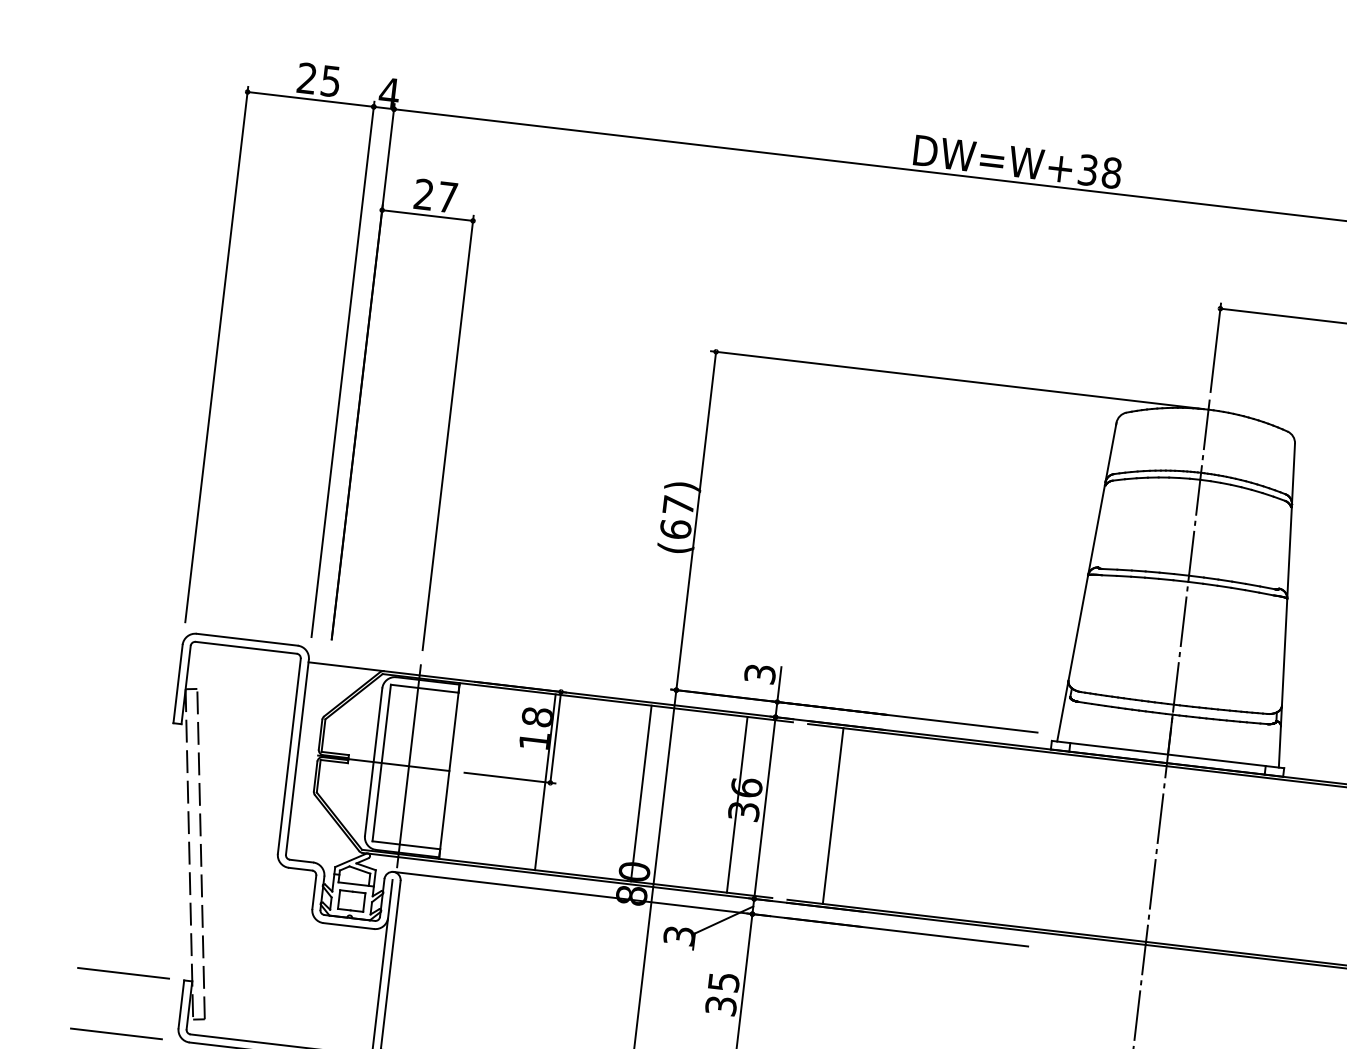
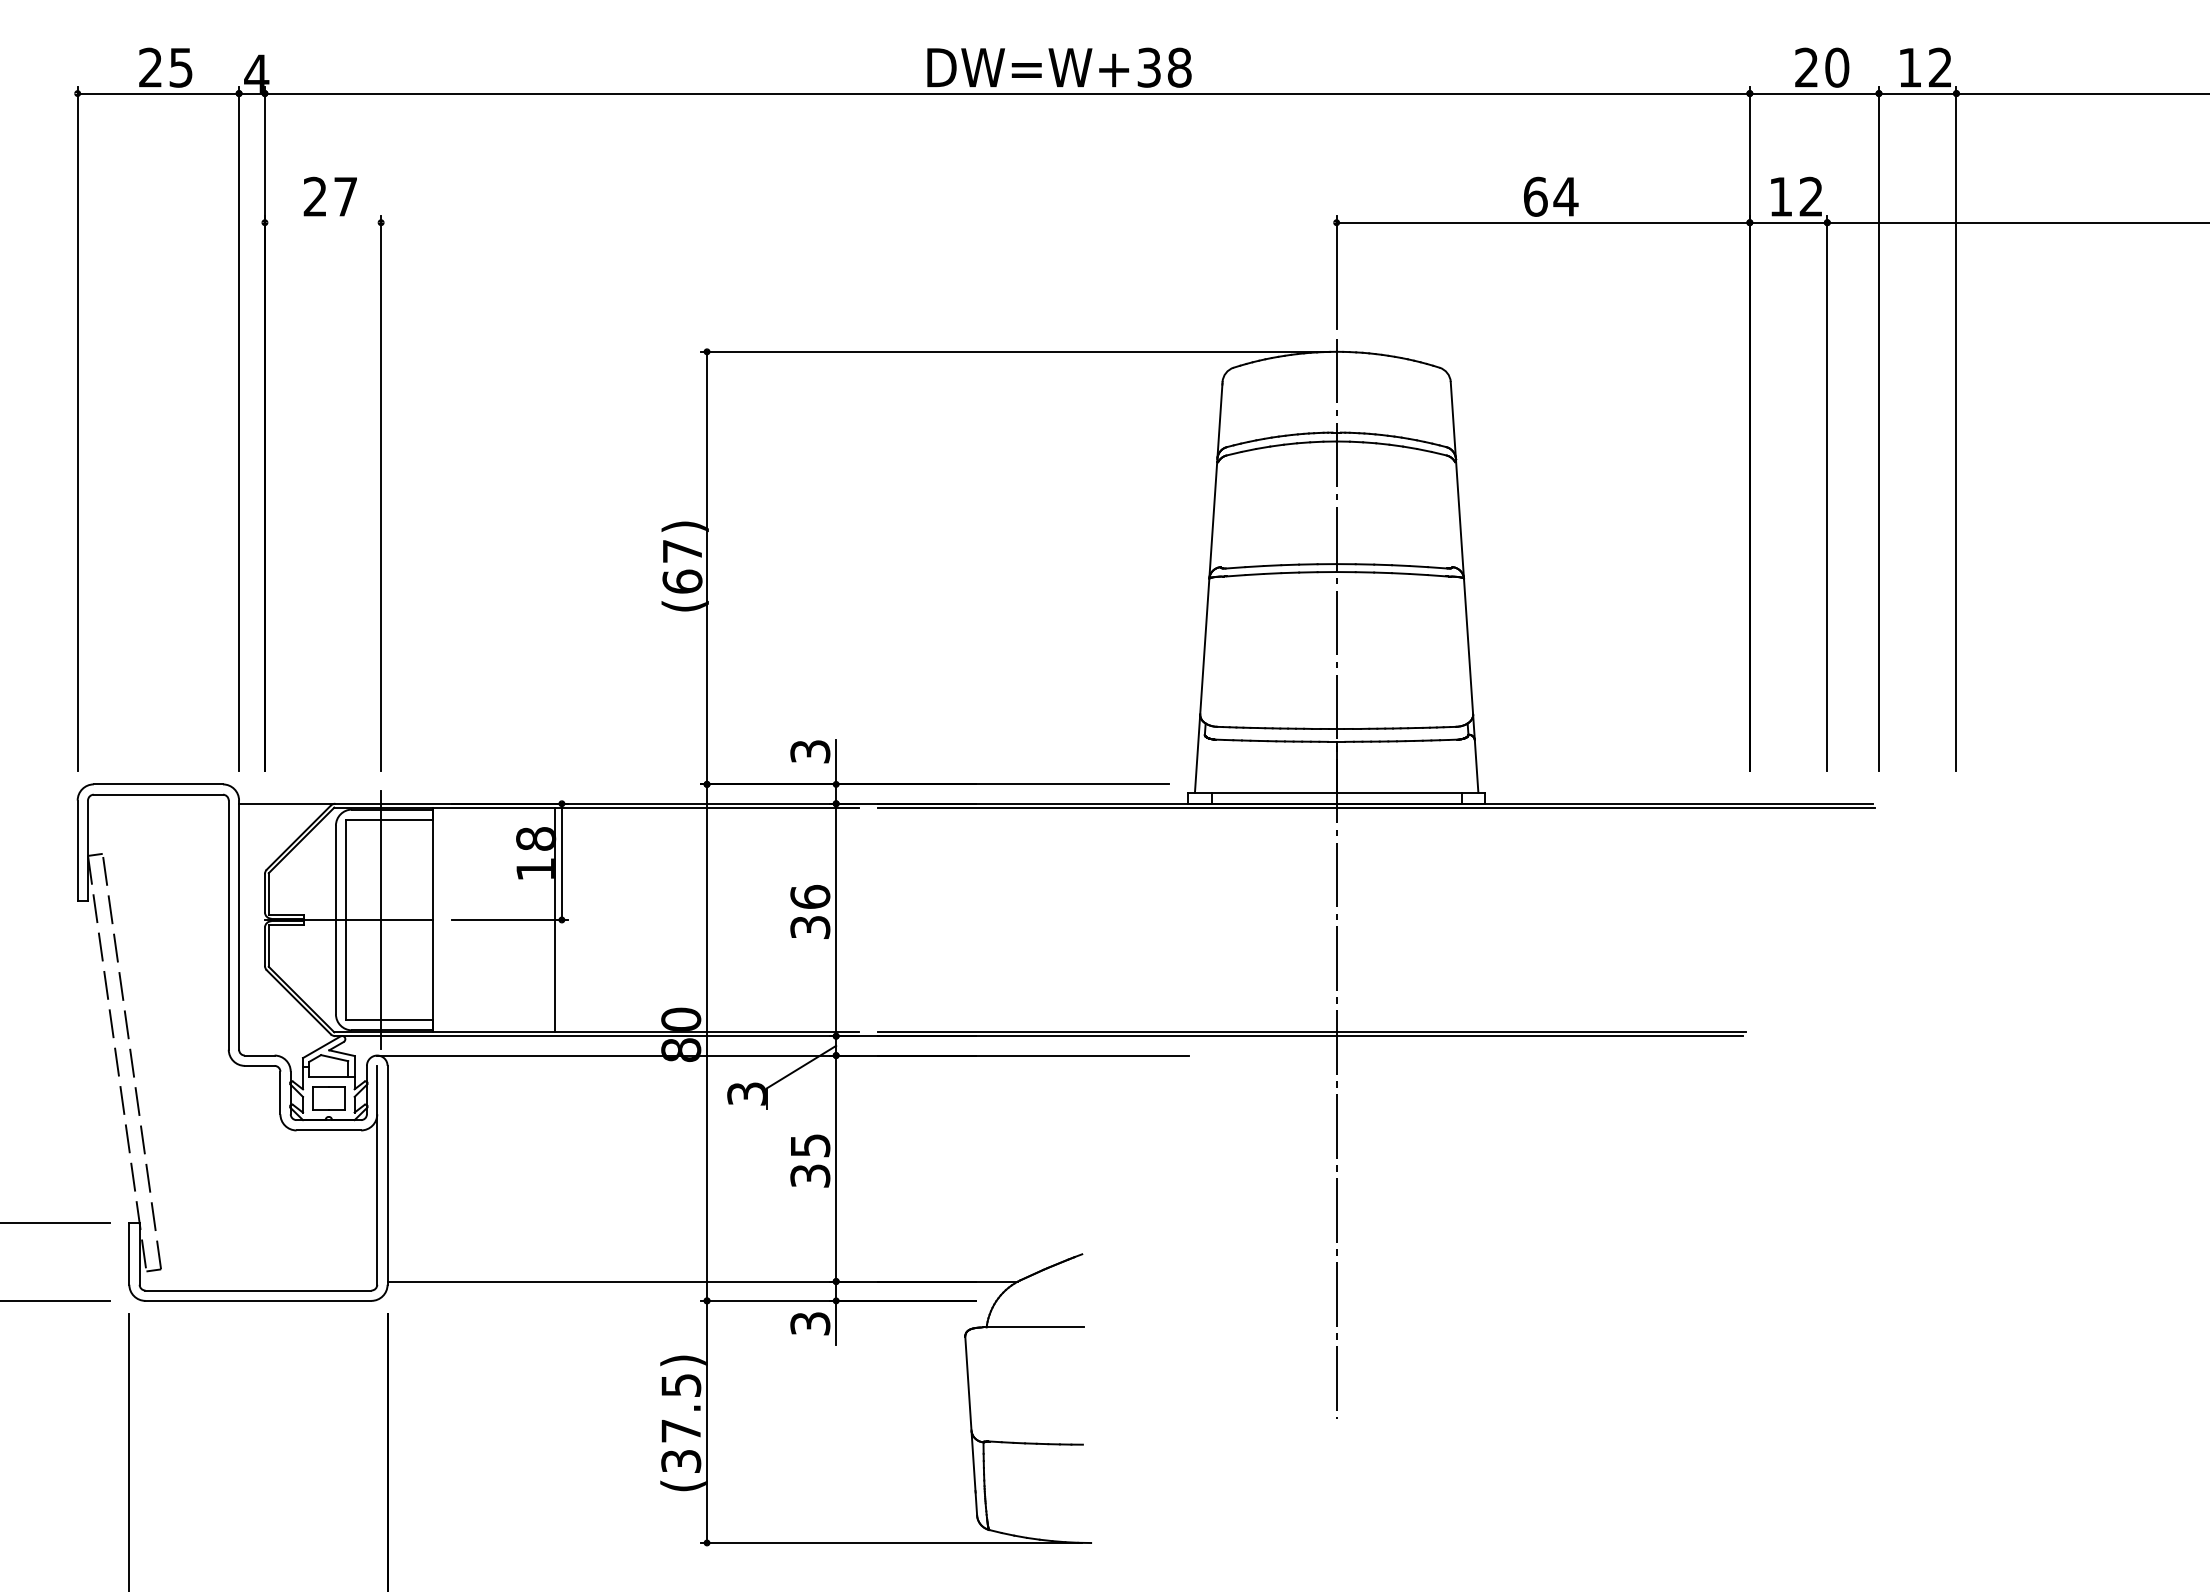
line: (427, 215) -> (322, 222), removed
line: (641, 793) -> (678, 919), removed
line: (737, 804) -> (800, 919), removed
line: (833, 815) -> (923, 919), removed

